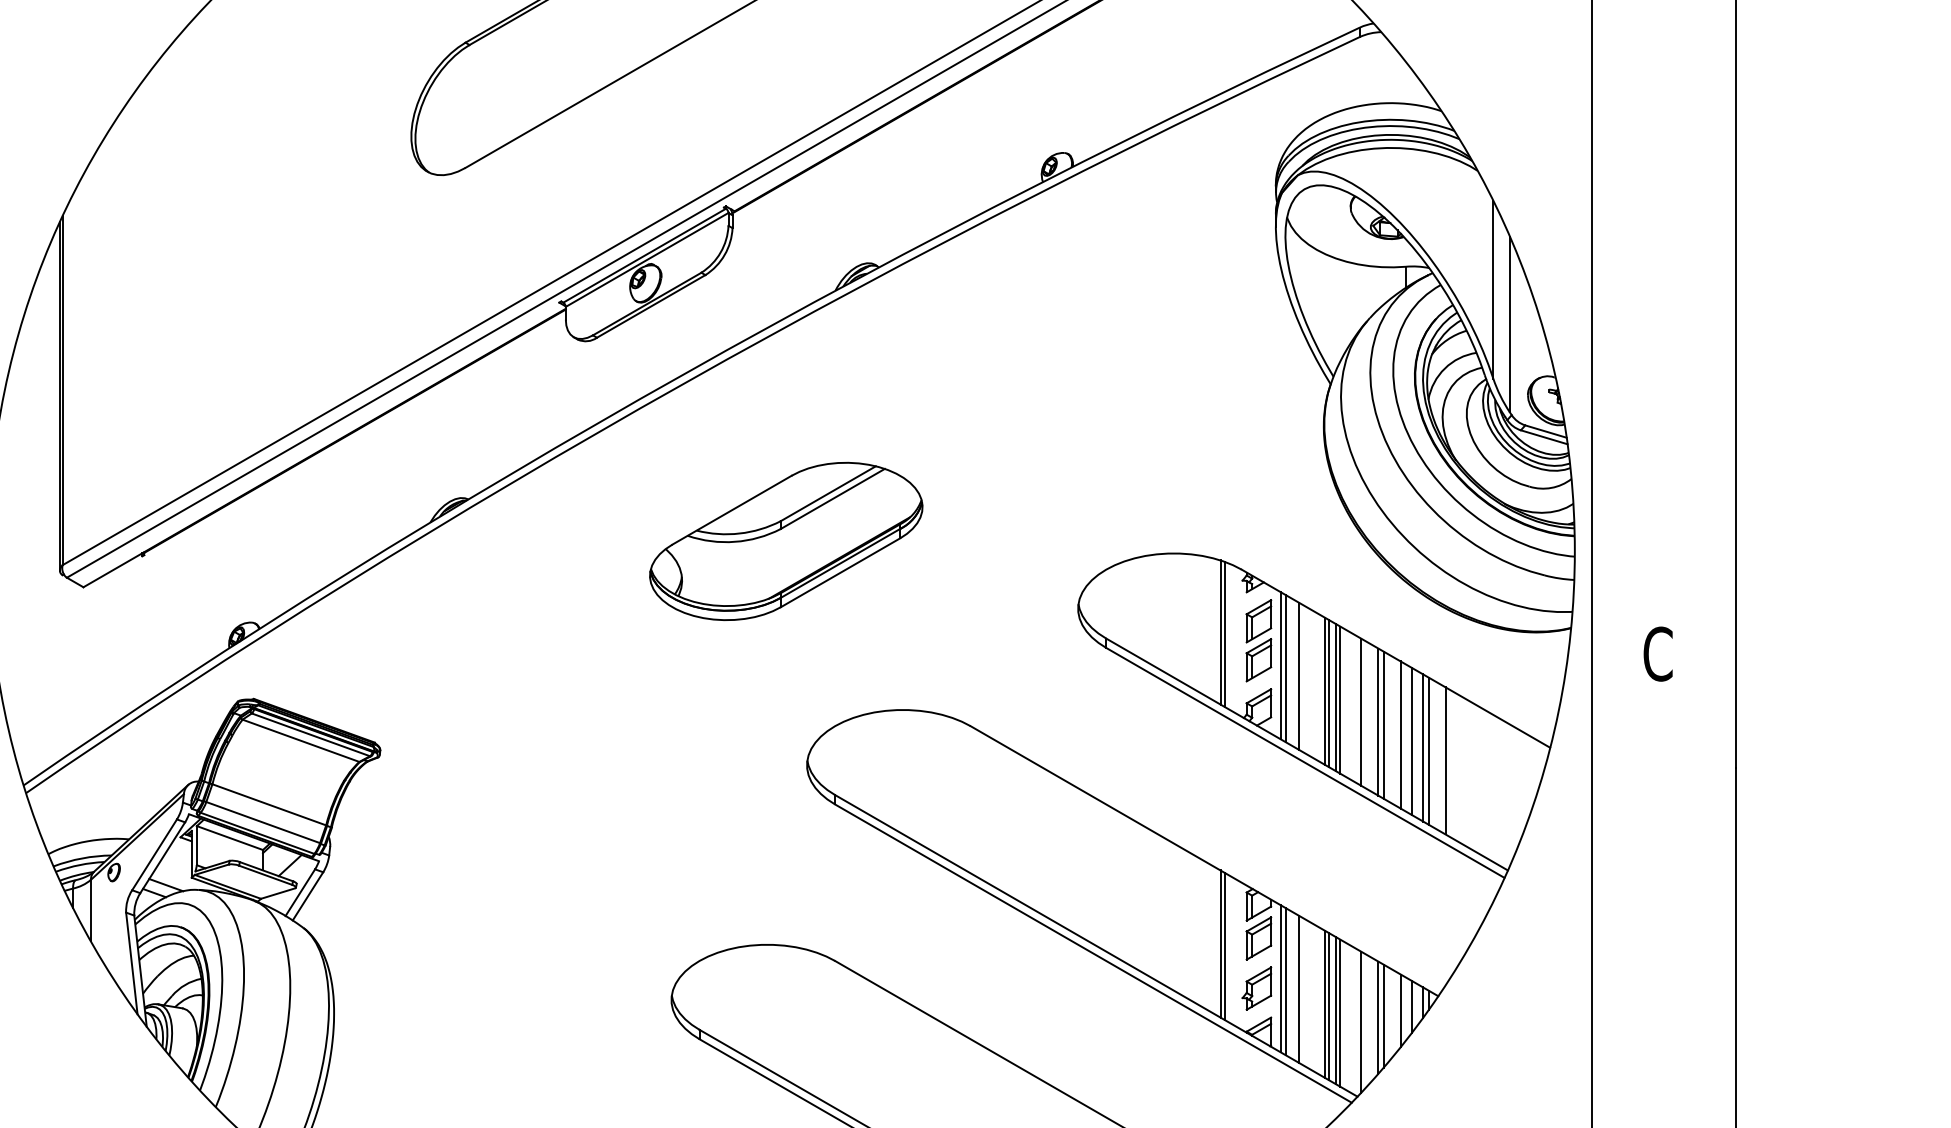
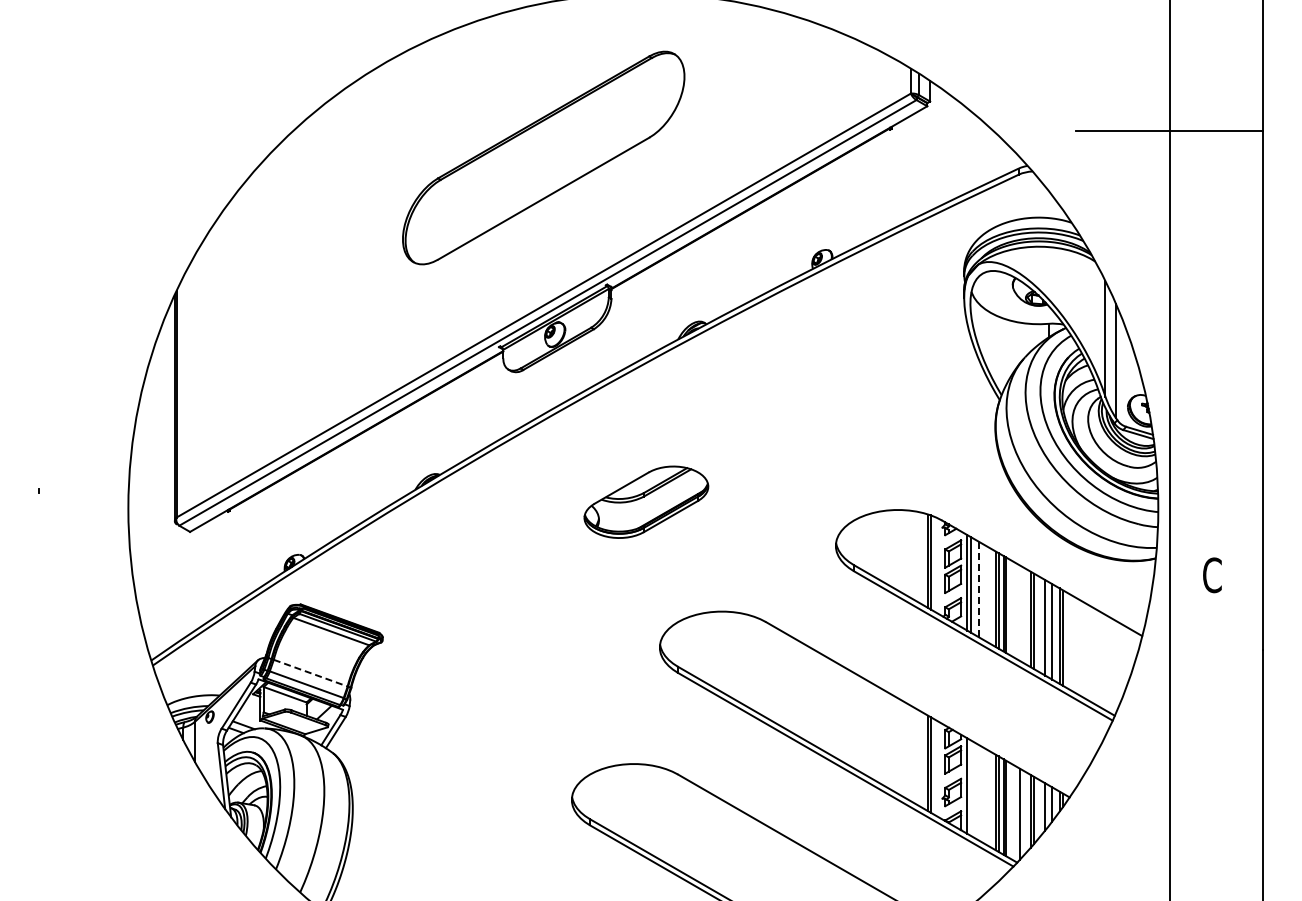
part: (786, 541) -> (646, 502), size x0.7
line: (1299, 675) -> (979, 589), solid -> dashed
line: (1361, 711) -> (1019, 612), removed
line: (1445, 760) -> (1074, 644), removed
line: (270, 805) -> (311, 673), solid -> dashed
line: (1285, 980) -> (970, 787), removed
line: (1299, 988) -> (979, 792), removed

